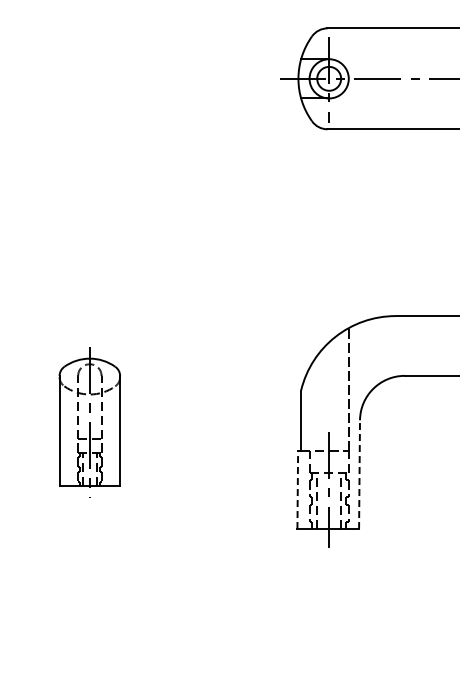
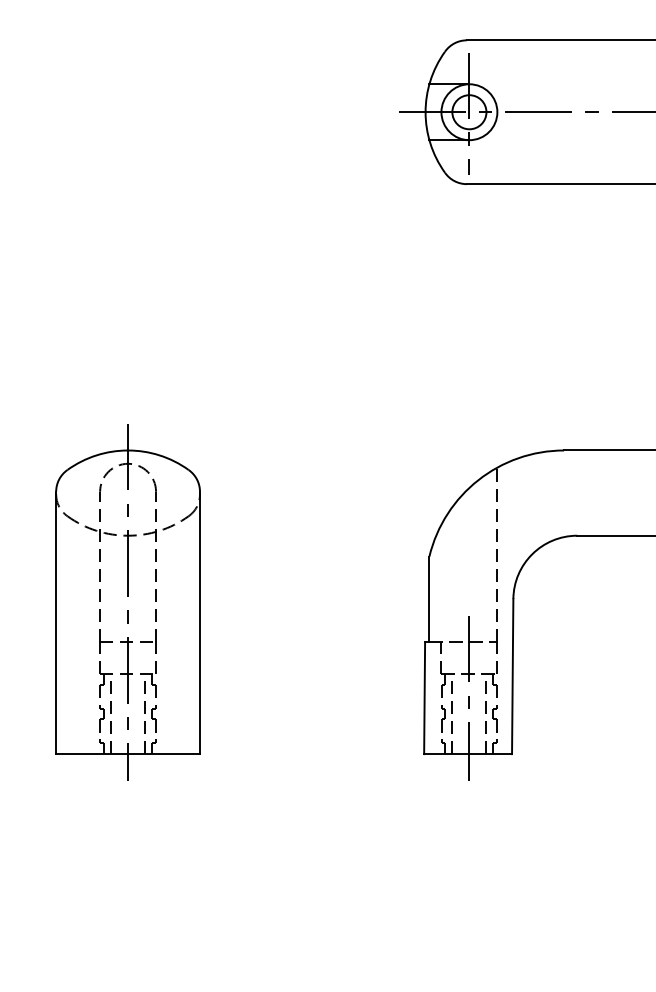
part: (89, 422) -> (127, 602), size x1.67
line: (359, 474) -> (512, 676), dashed -> solid
line: (297, 489) -> (424, 697), dashed -> solid

